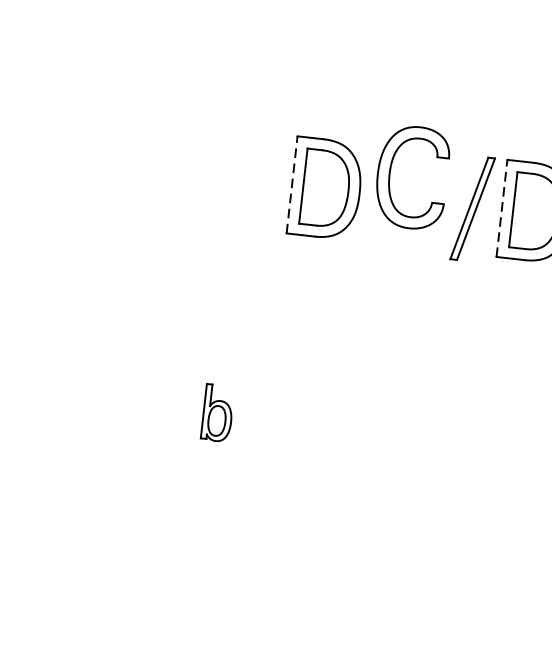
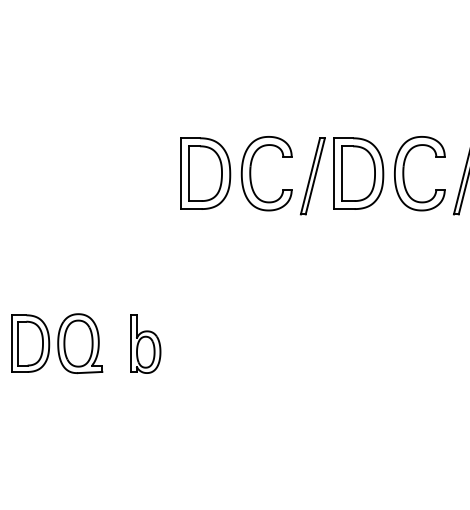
part: (391, 174) -> (251, 173), moved
line: (291, 184) -> (180, 173), dashed -> solid
line: (501, 208) -> (333, 173), dashed -> solid
part: (96, 398) -> (57, 343), added
part: (217, 412) -> (145, 343), size x1.43

